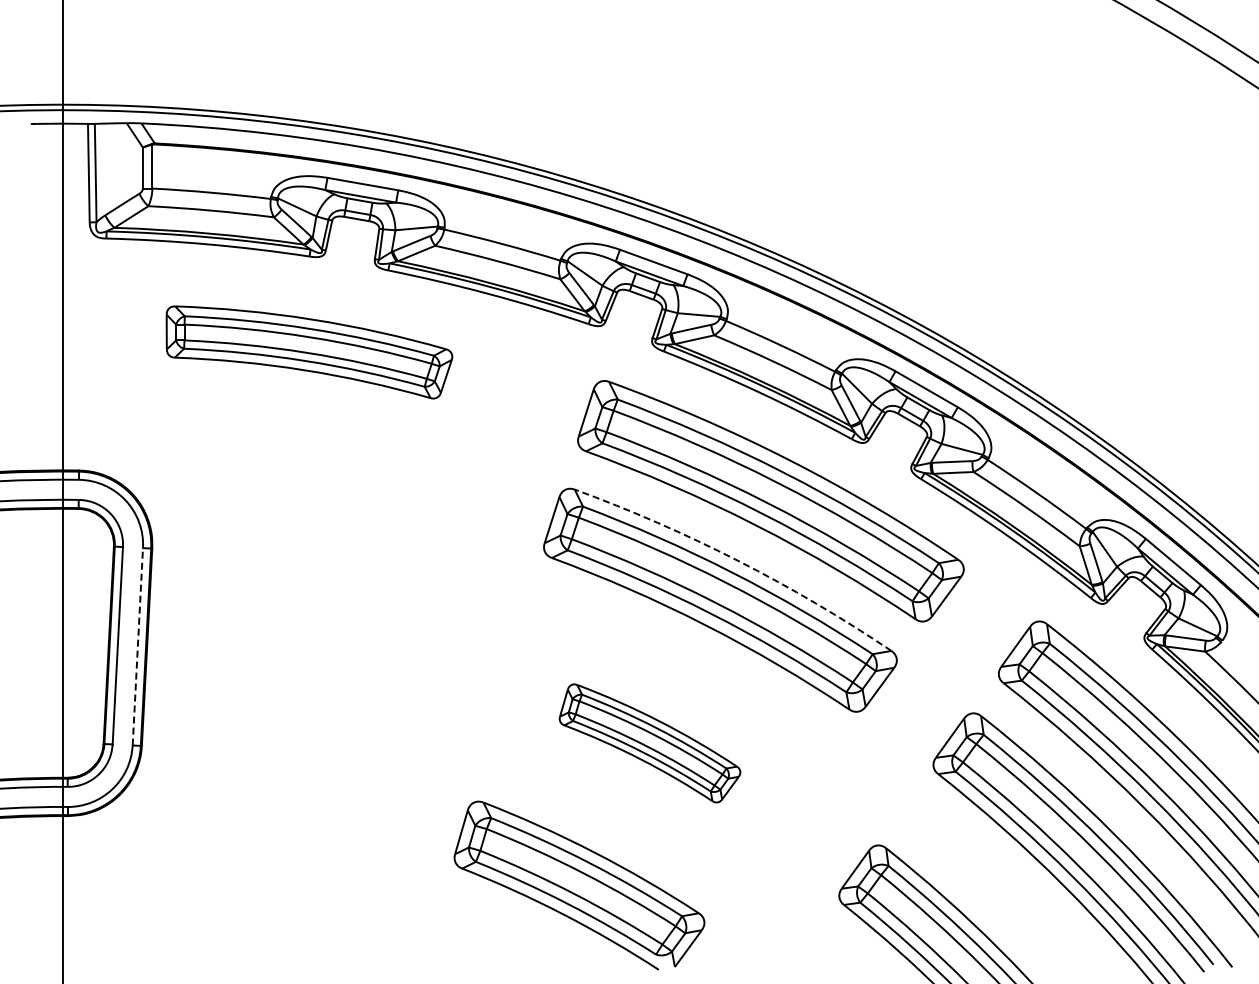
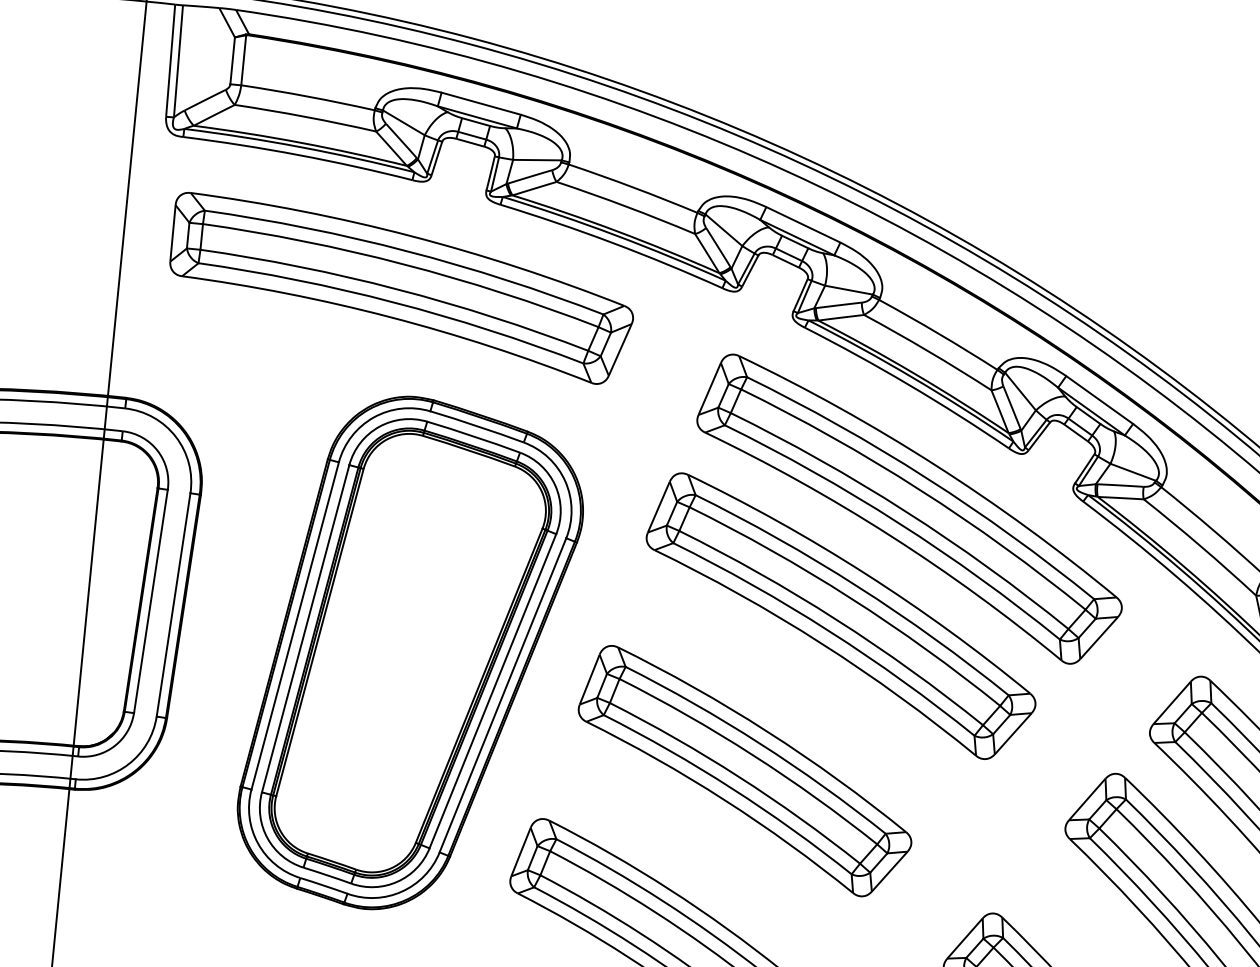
part: (309, 352) -> (401, 289), size x1.43
arc: (737, 560) -> (865, 573), dashed -> solid
line: (137, 646) -> (173, 604), dashed -> solid
part: (348, 669) -> (410, 654), added
part: (649, 743) -> (744, 772), size x1.67

